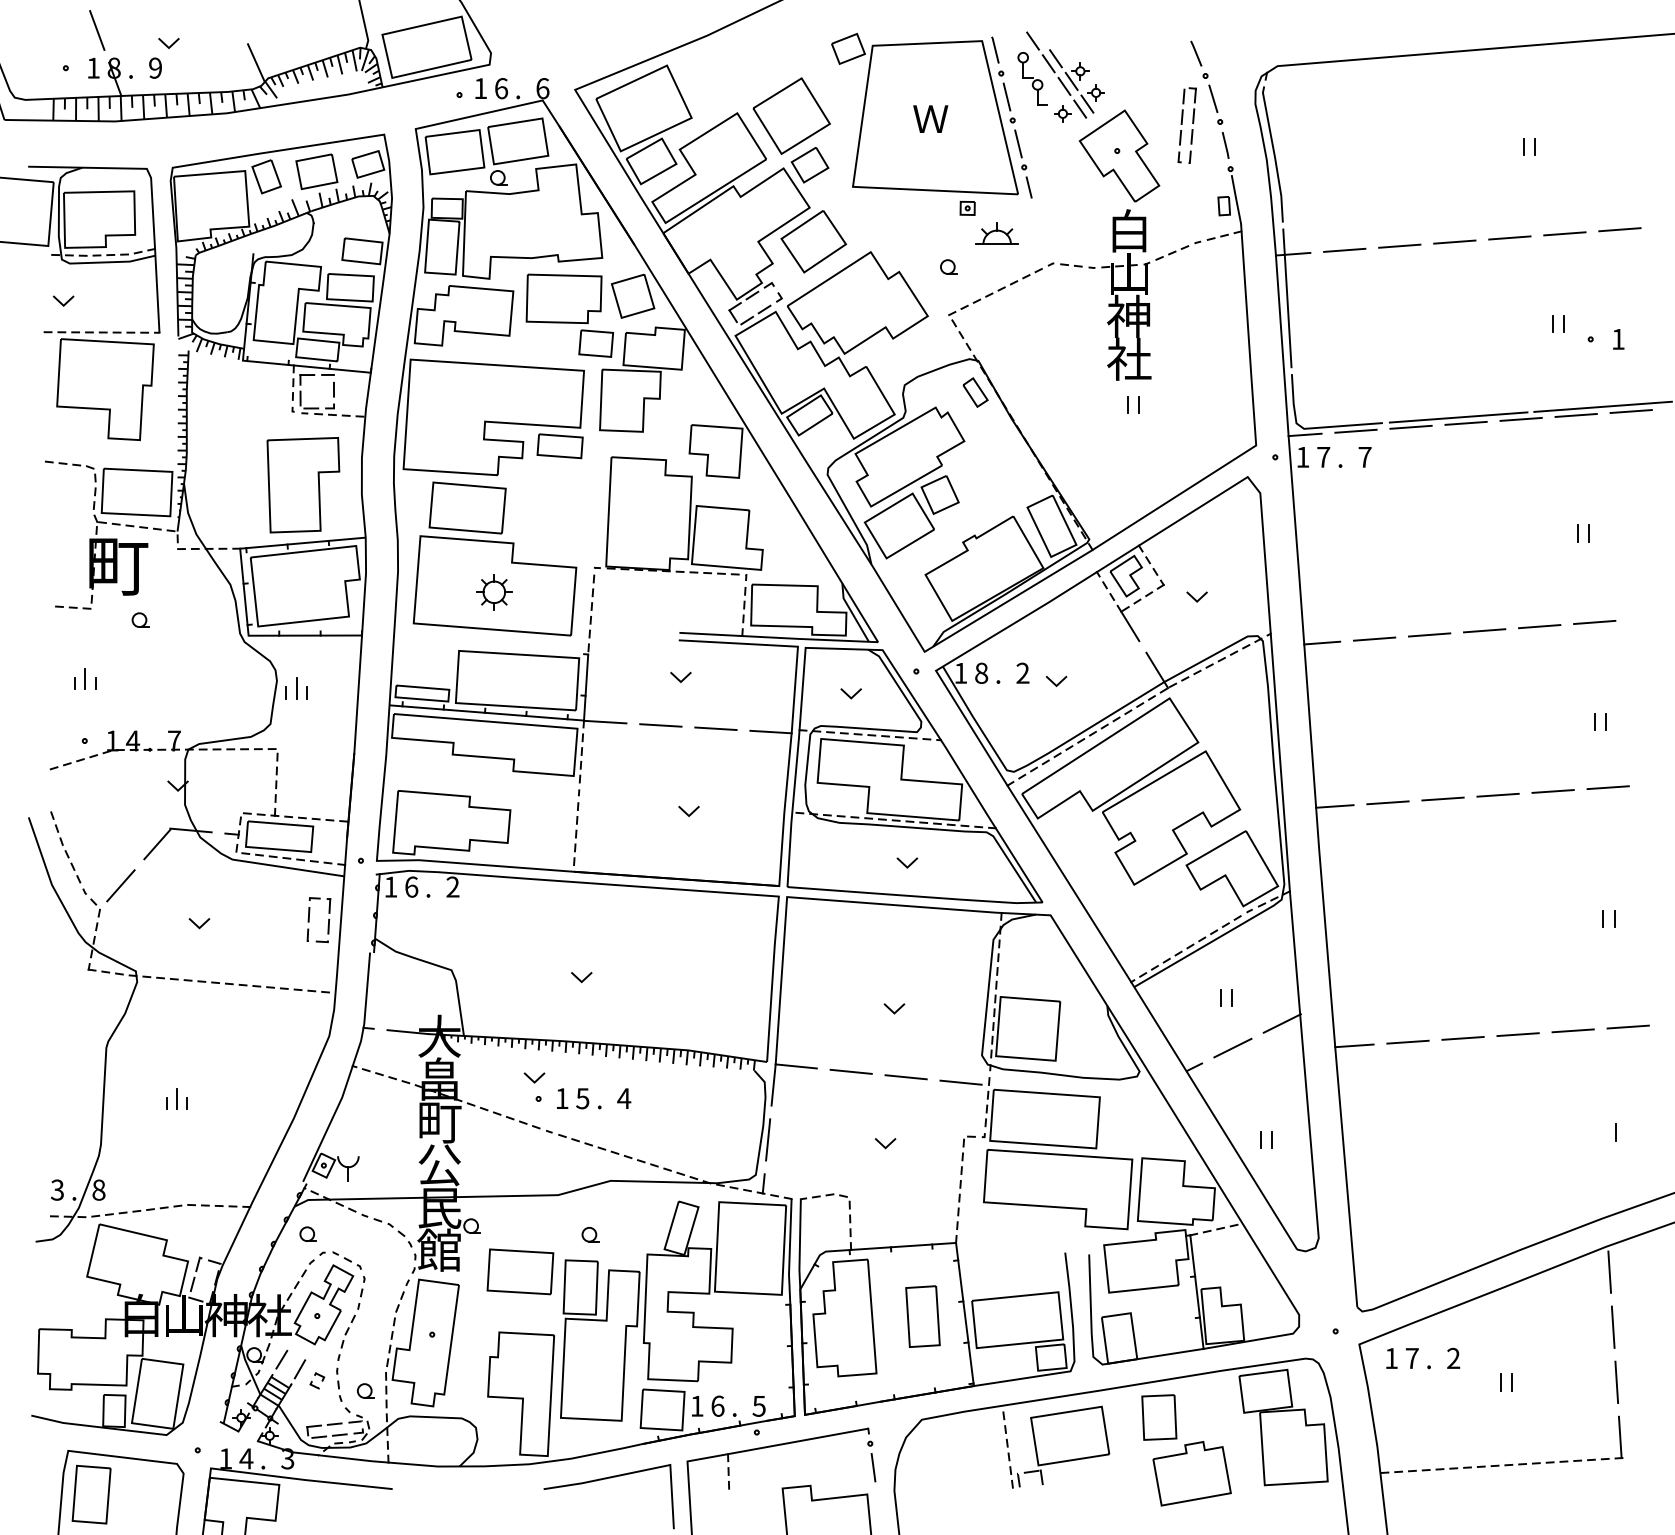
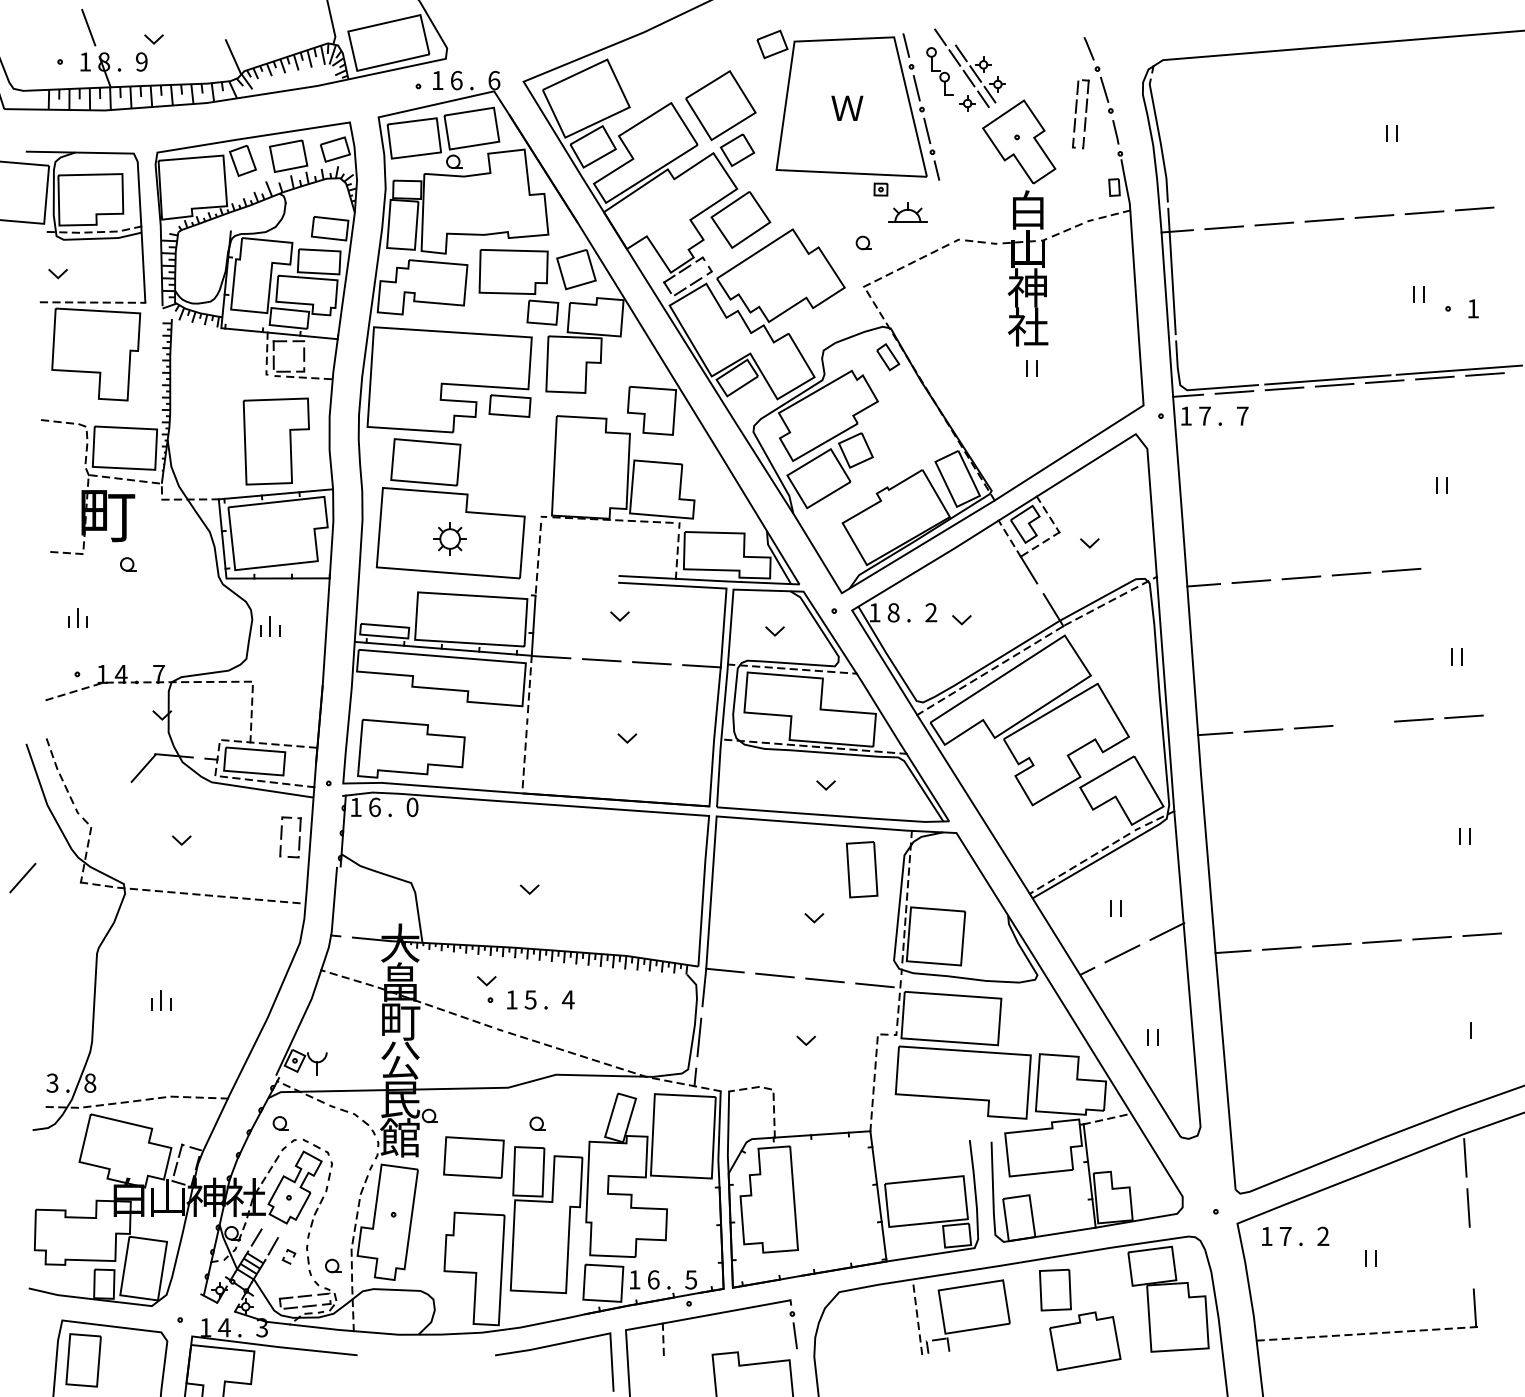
line: (1594, 622) -> (1451, 566), removed
line: (1497, 794) -> (1363, 723), removed
line: (120, 885) -> (22, 877), moved
text: (452, 886) -> (412, 806), 2 -> 0
part: (922, 1316) -> (861, 869), moved
line: (1616, 1382) -> (1471, 1258), removed

